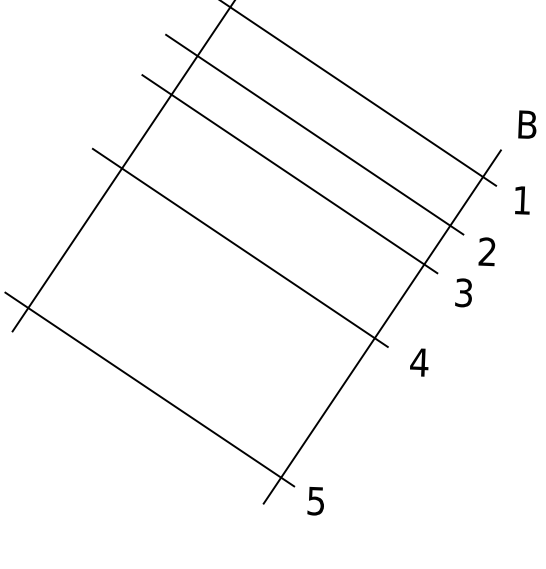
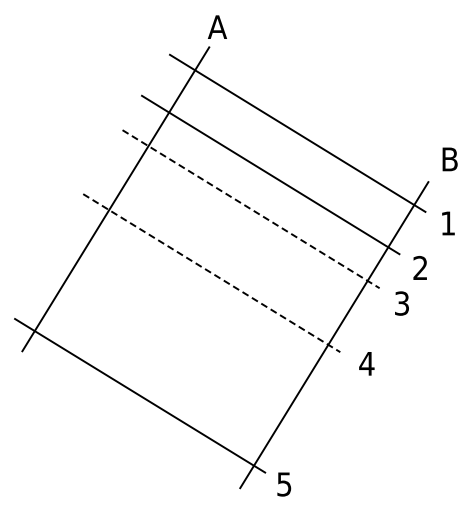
line: (290, 174) -> (251, 209), solid -> dashed
line: (240, 248) -> (211, 273), solid -> dashed

